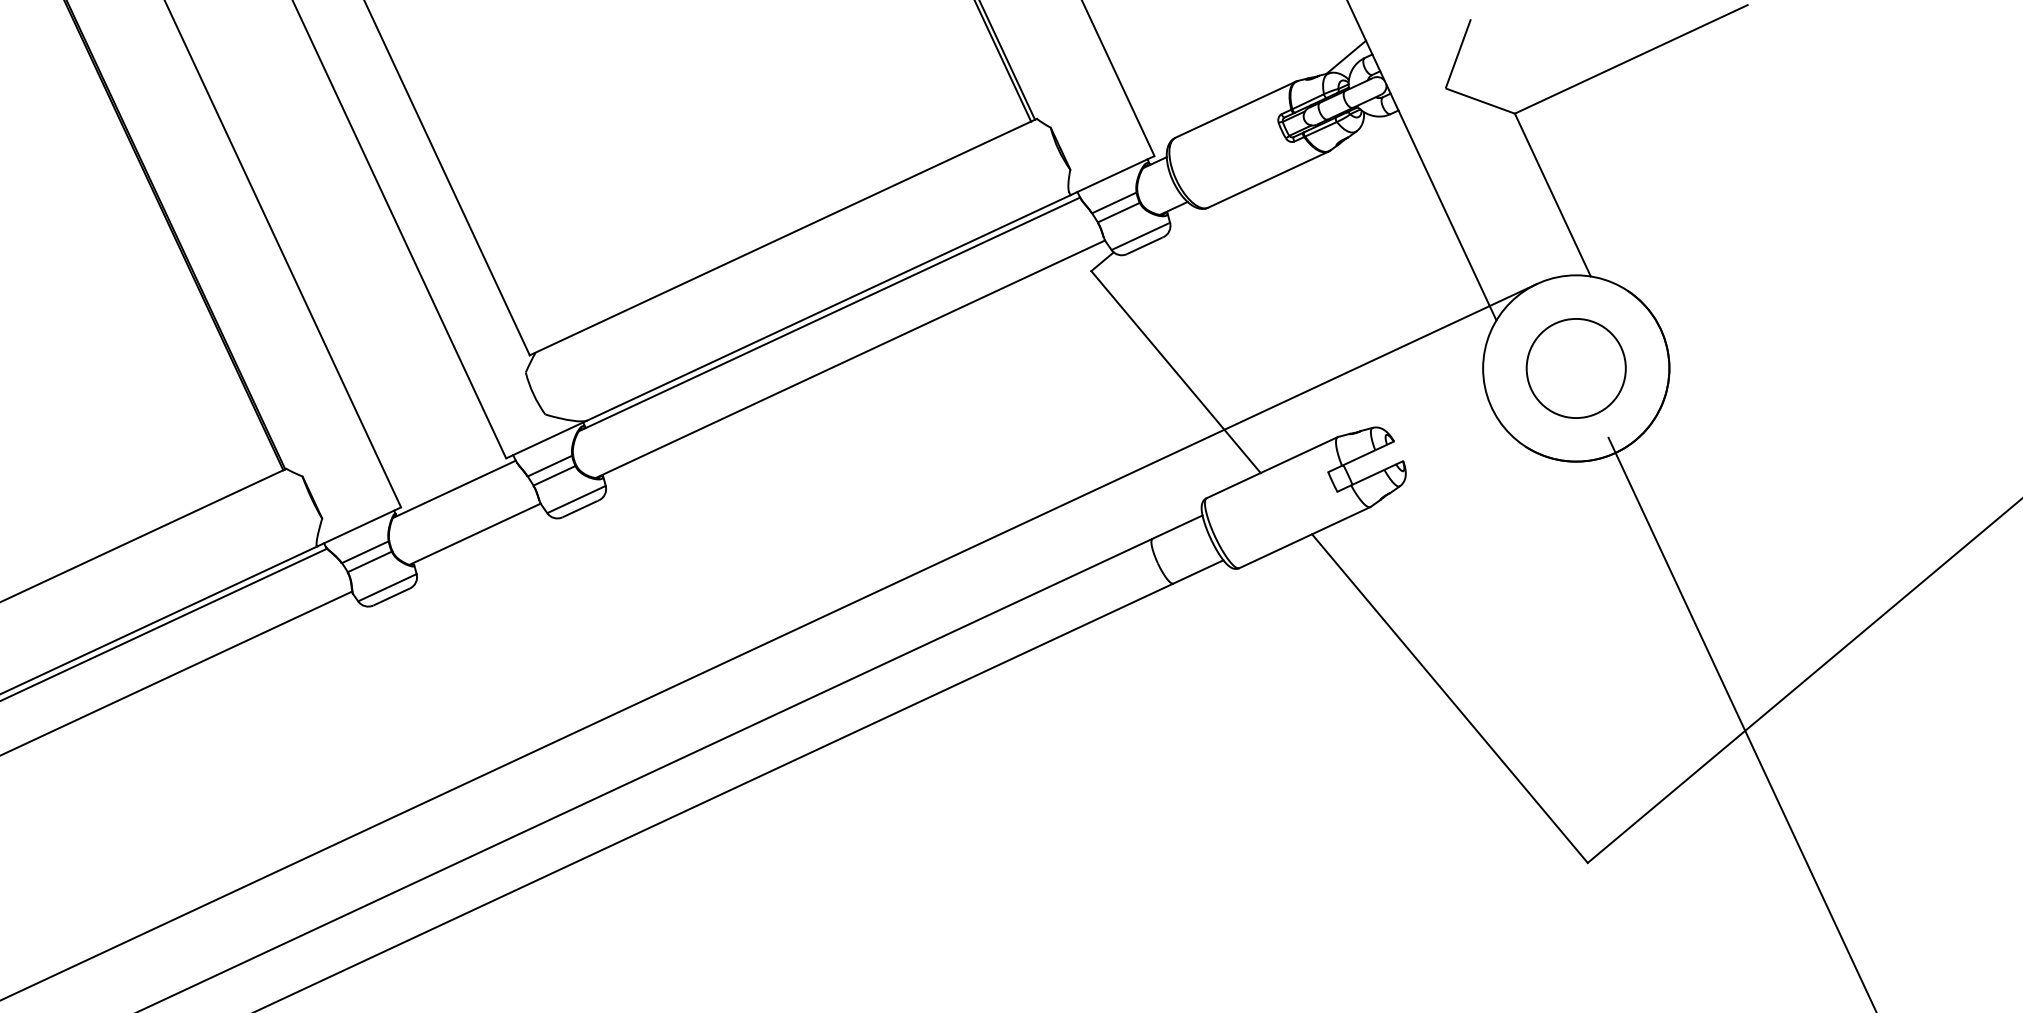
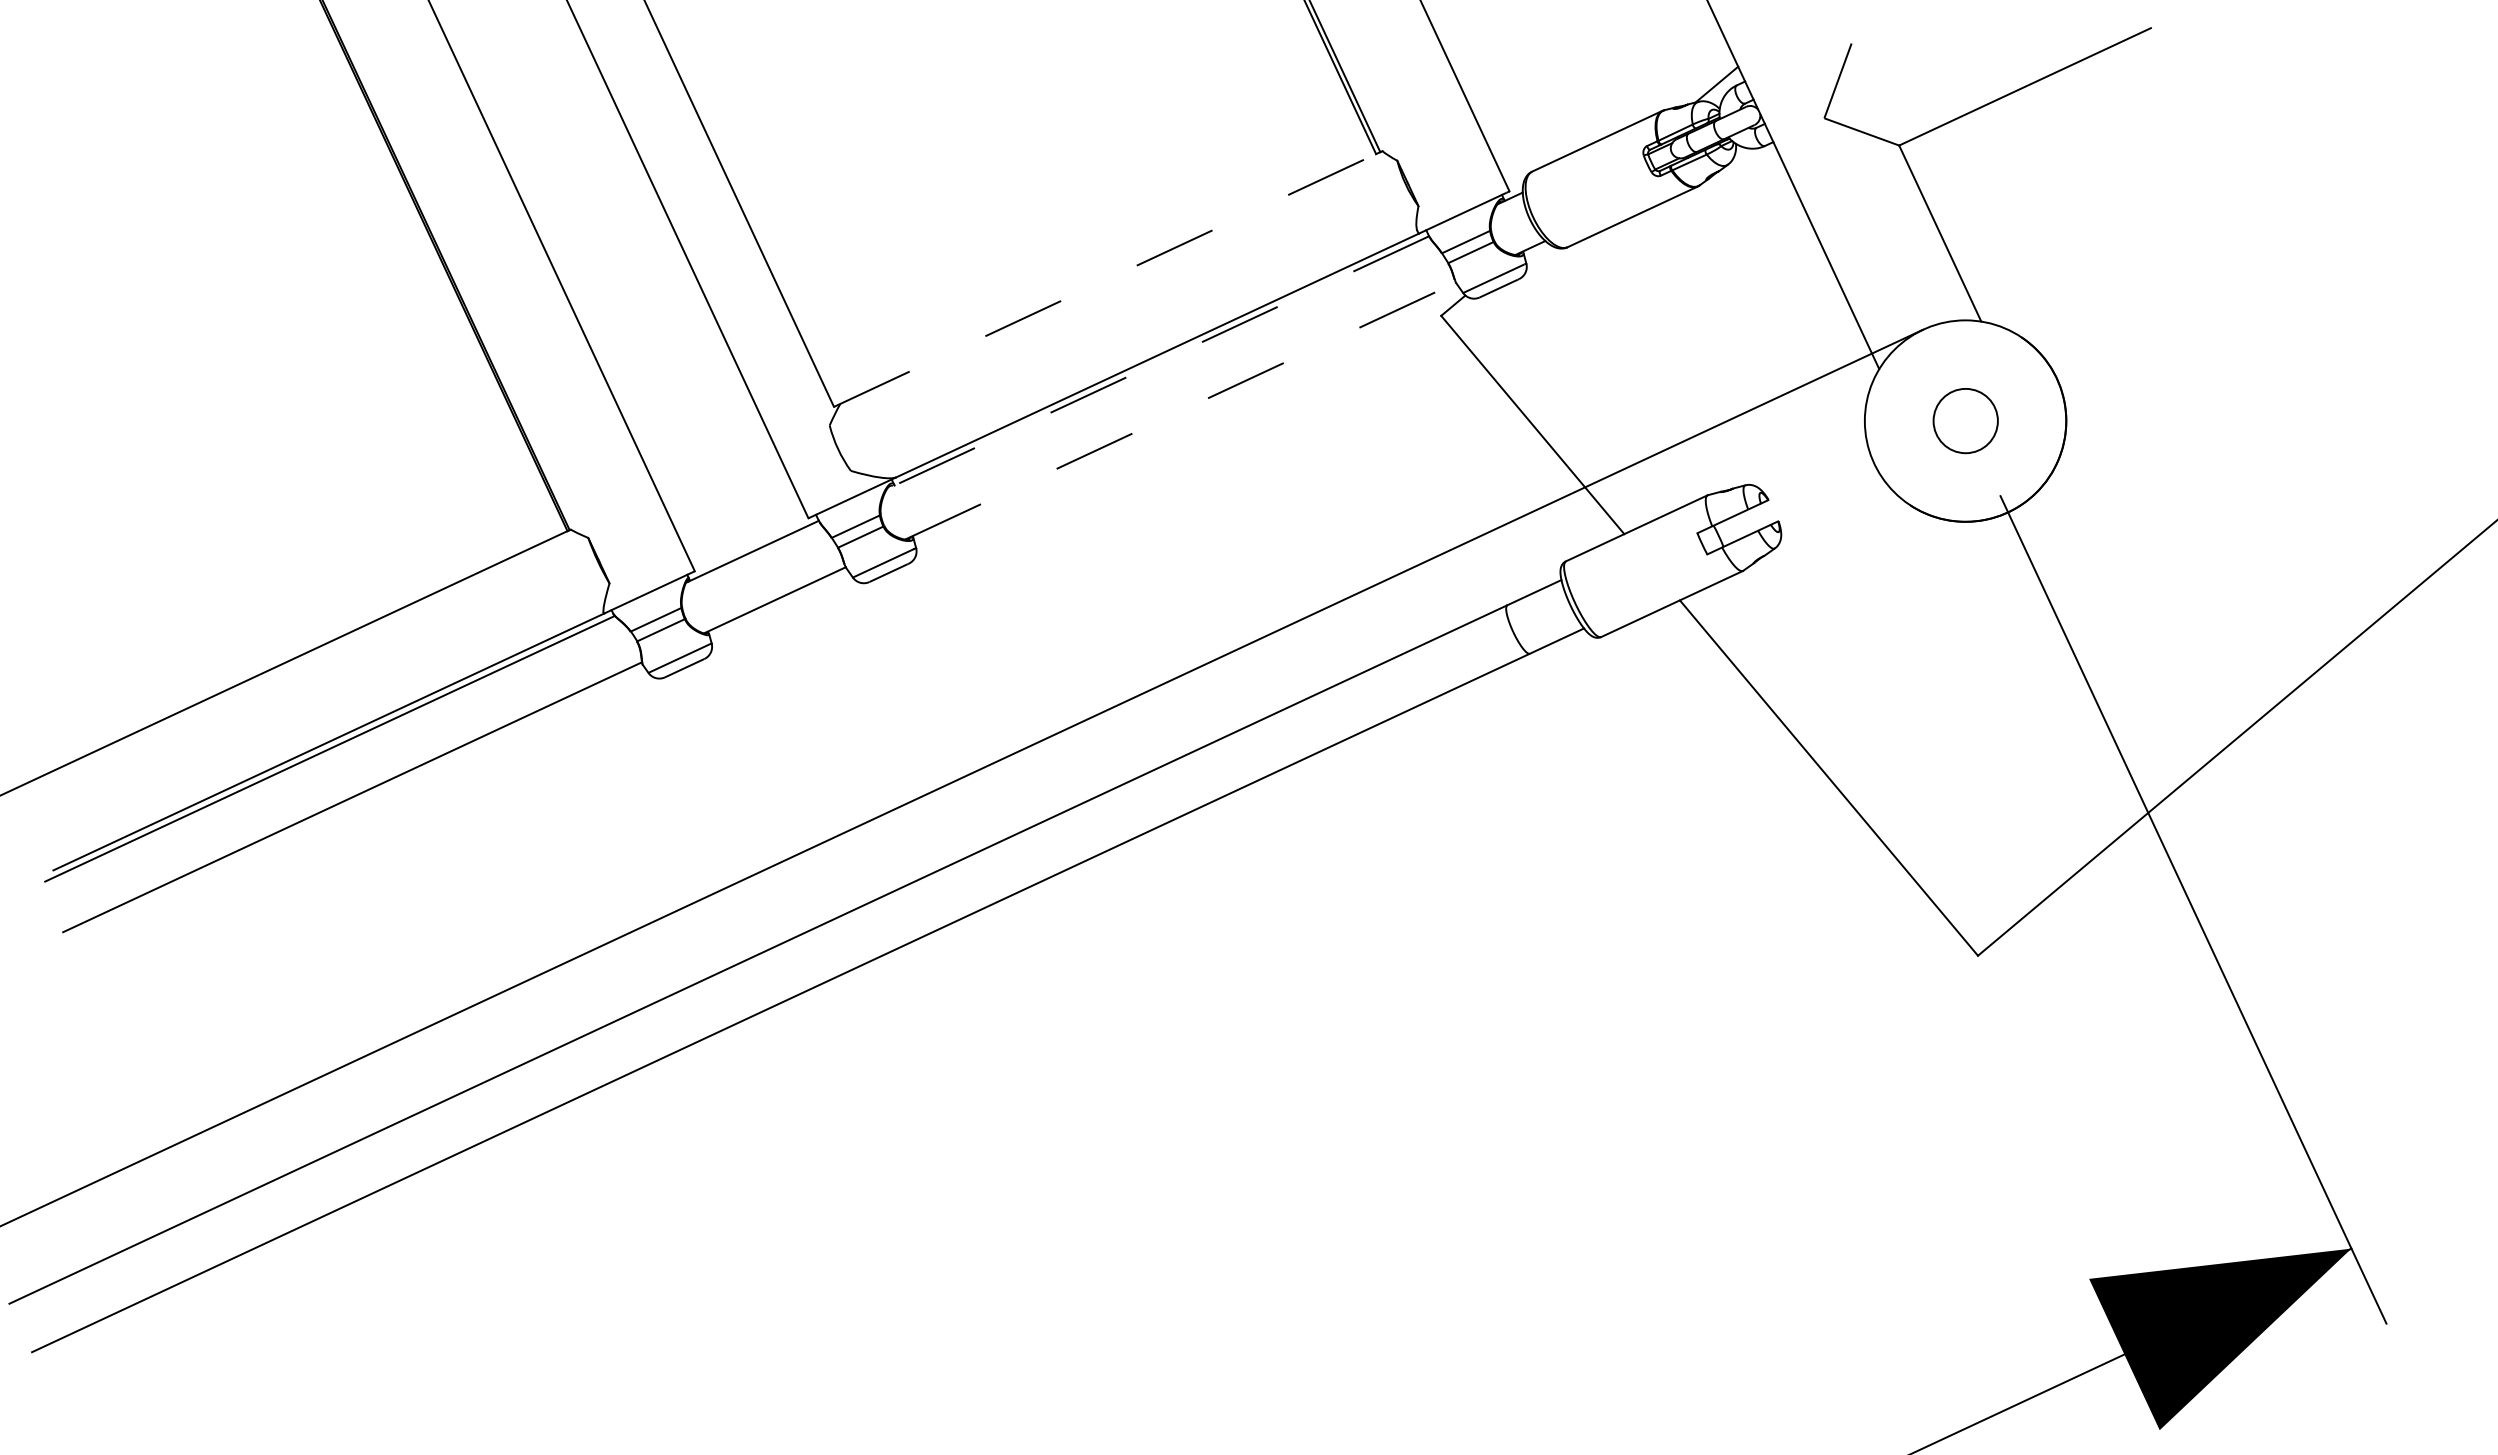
line: (780, 238) -> (1105, 280), solid -> dashed
line: (828, 314) -> (1157, 362), solid -> dashed
line: (850, 359) -> (1180, 411), solid -> dashed
circle: (1576, 367) -> (1965, 420), size x0.6

